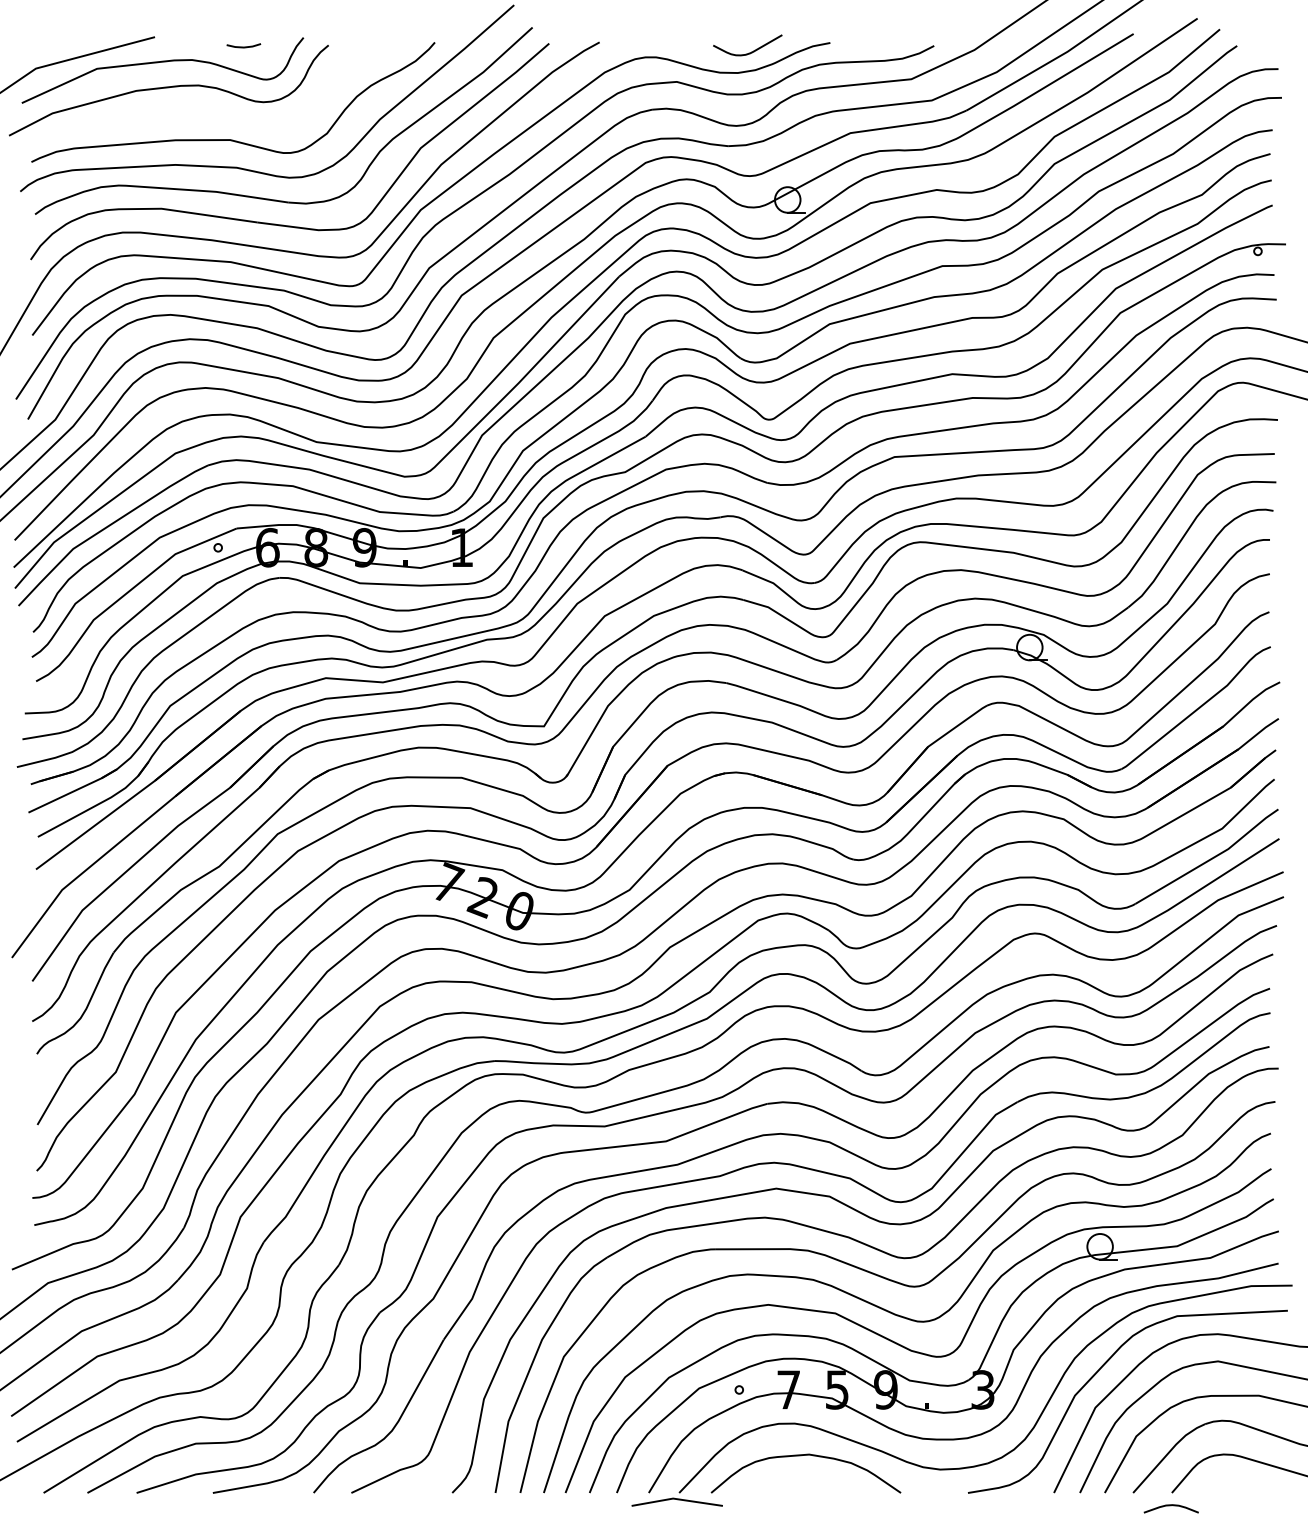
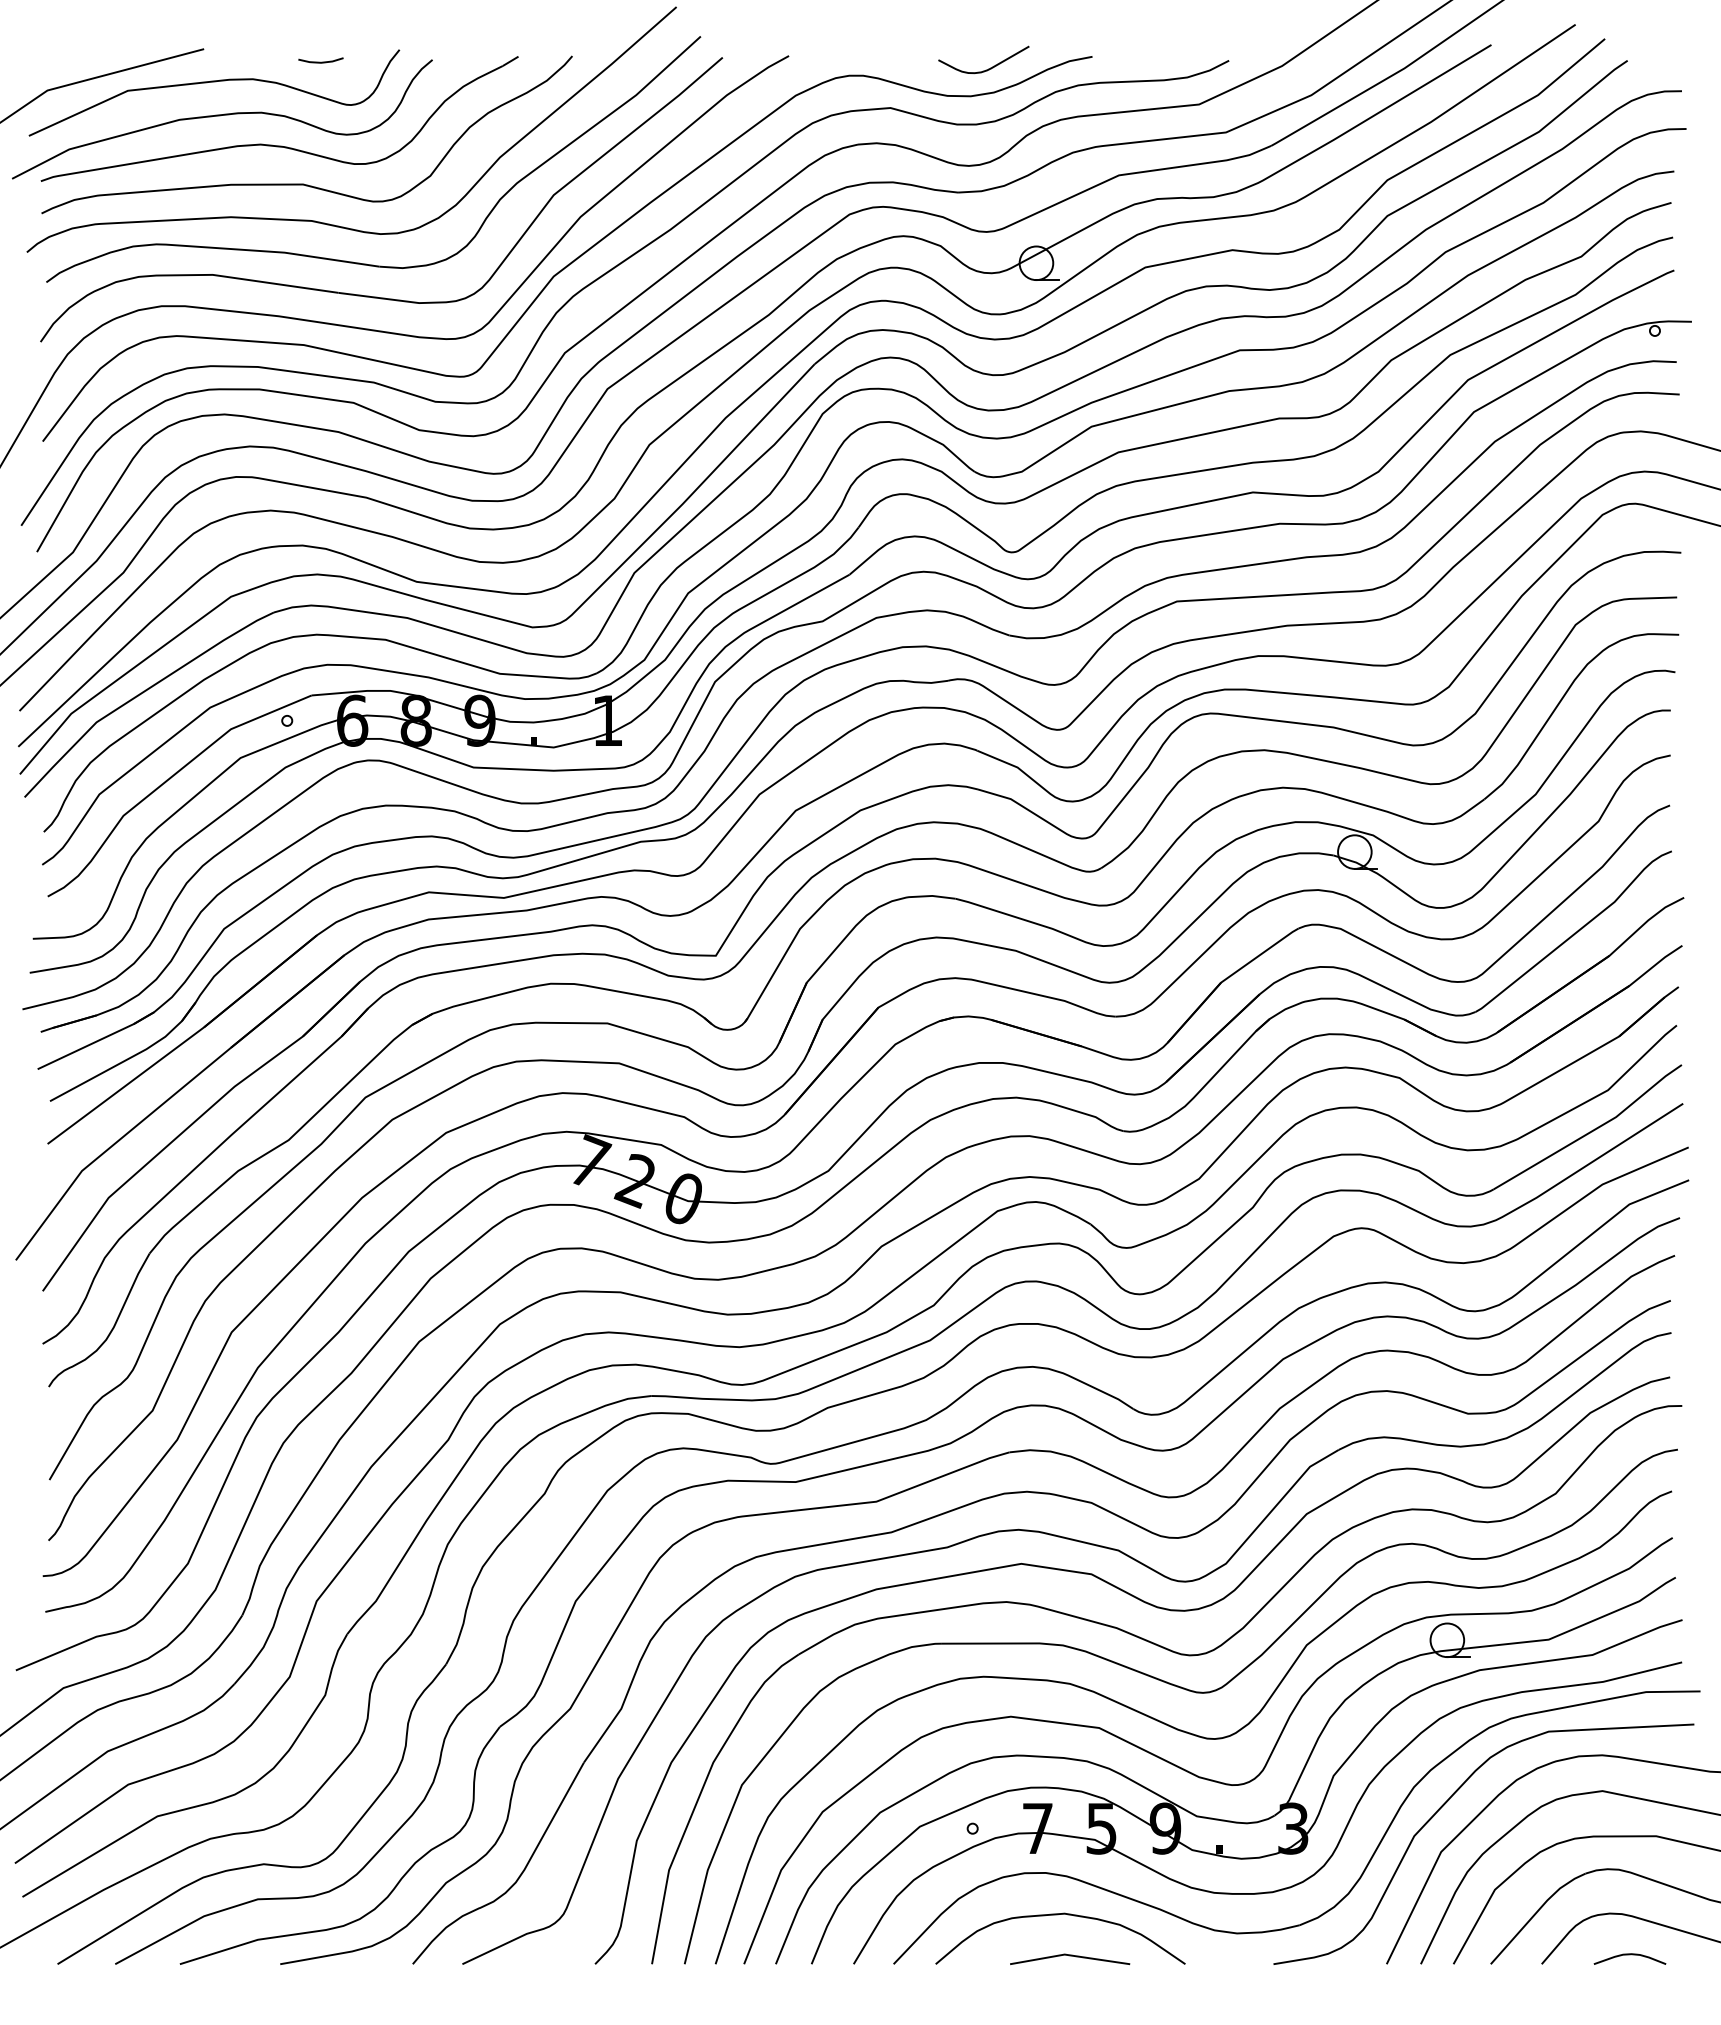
part: (207, 109) -> (272, 144), added
line: (677, 1500) -> (1070, 1956), moved
curve: (1170, 1506) -> (1629, 1955), moved

